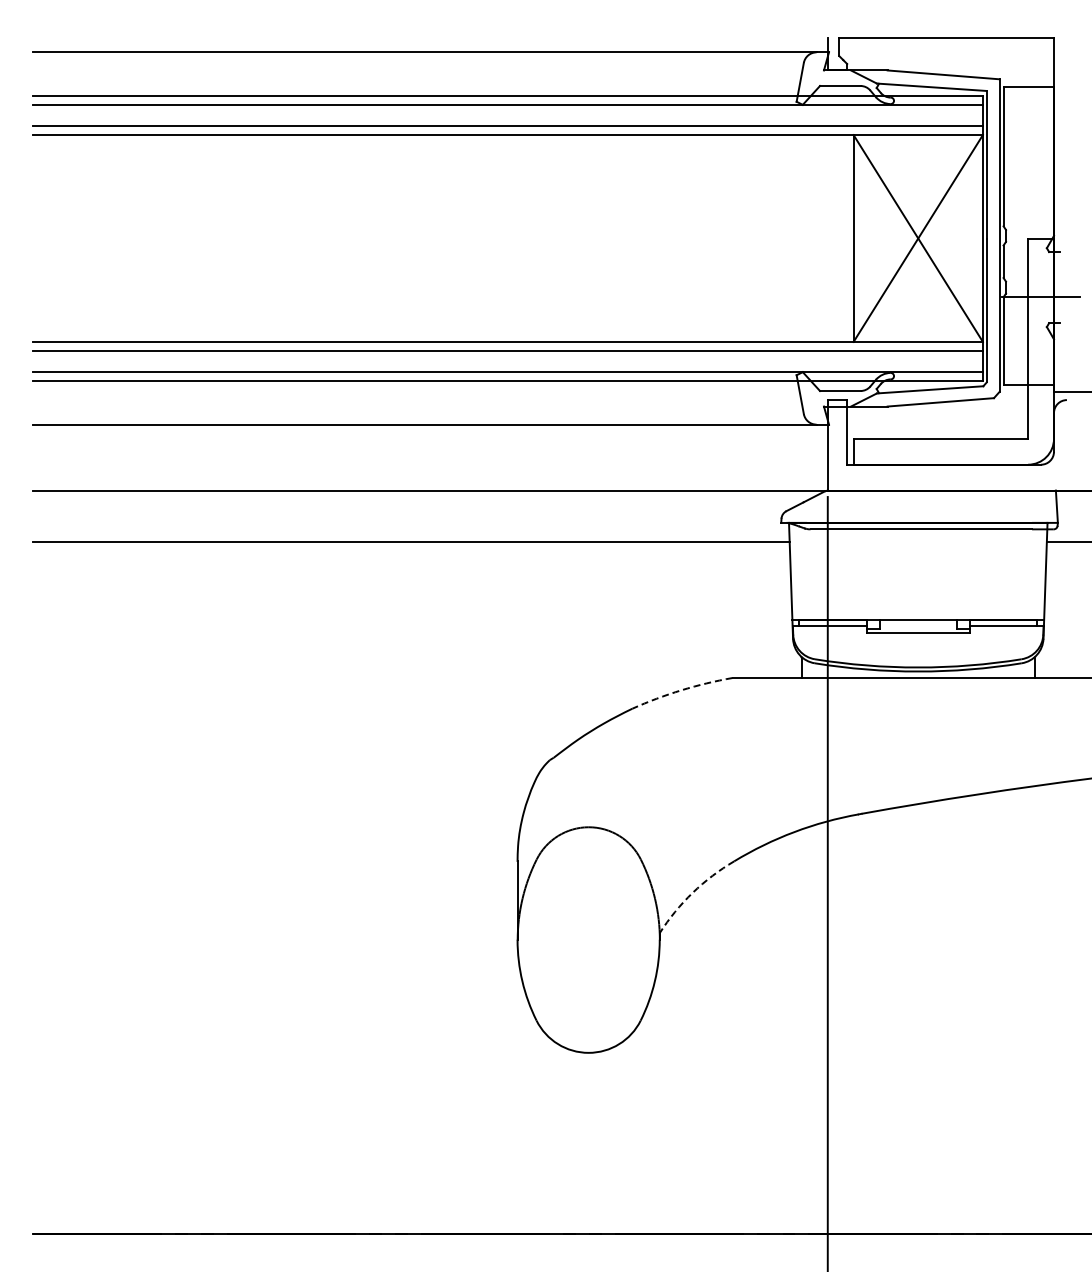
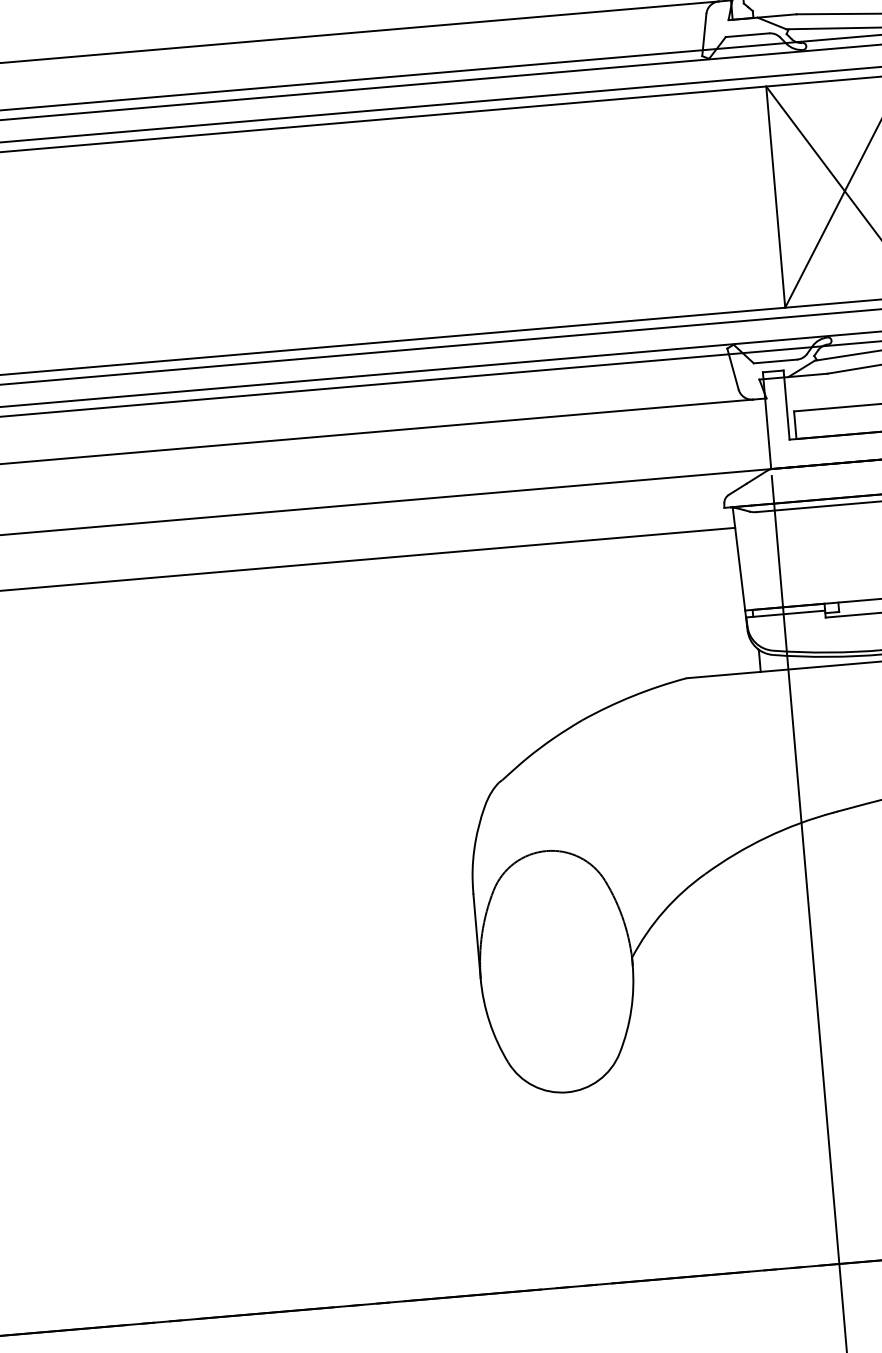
arc: (681, 690) -> (633, 696), dashed -> solid
arc: (692, 892) -> (663, 911), dashed -> solid

